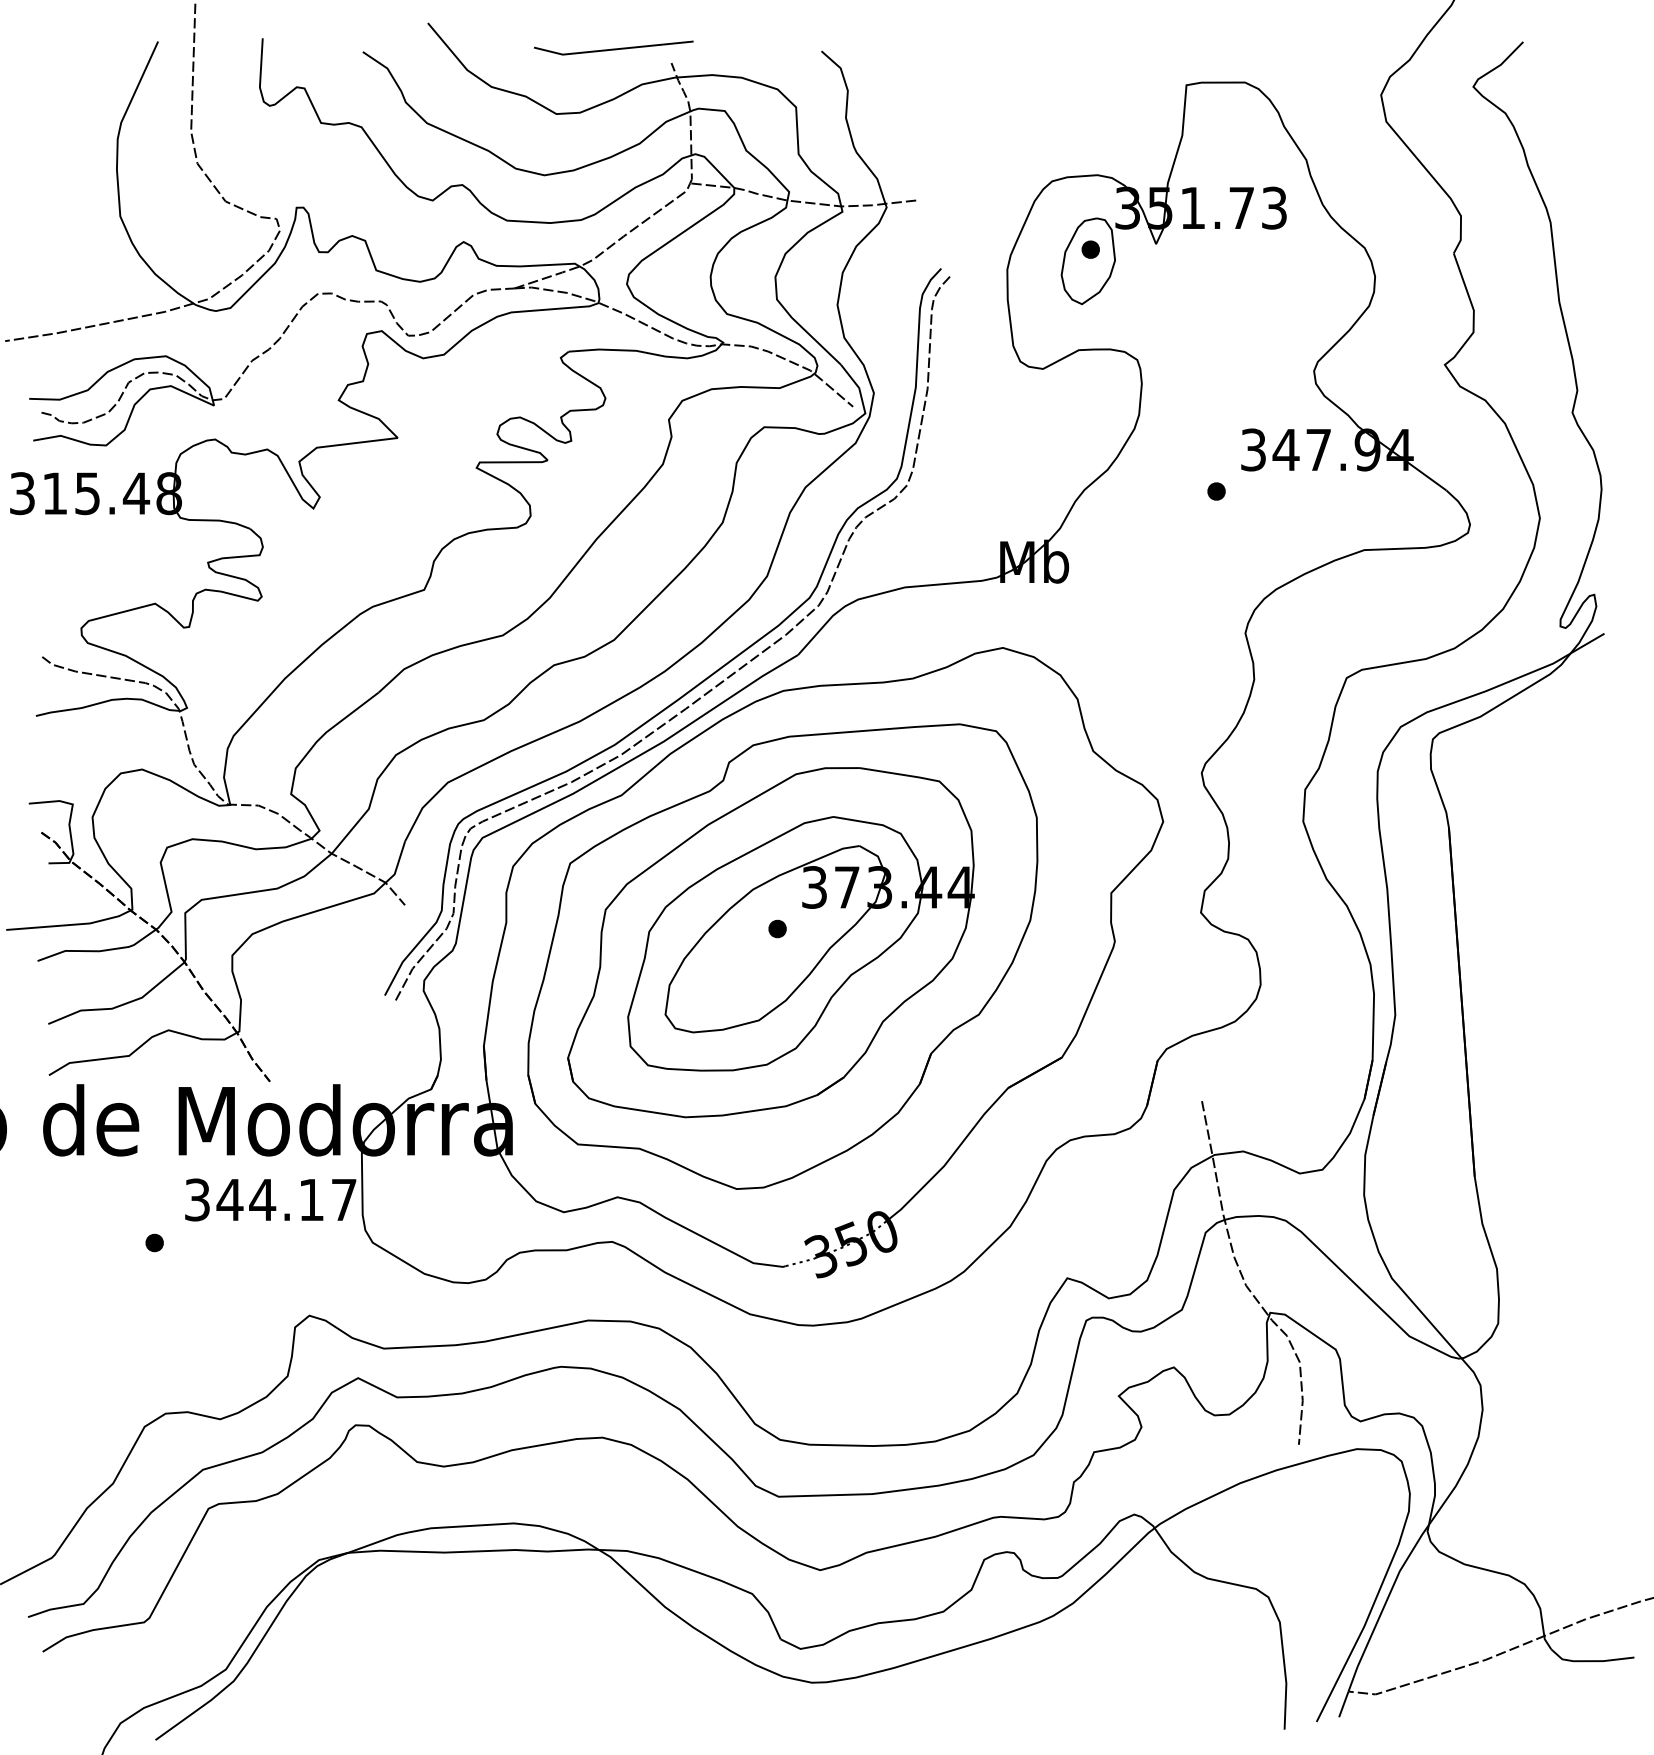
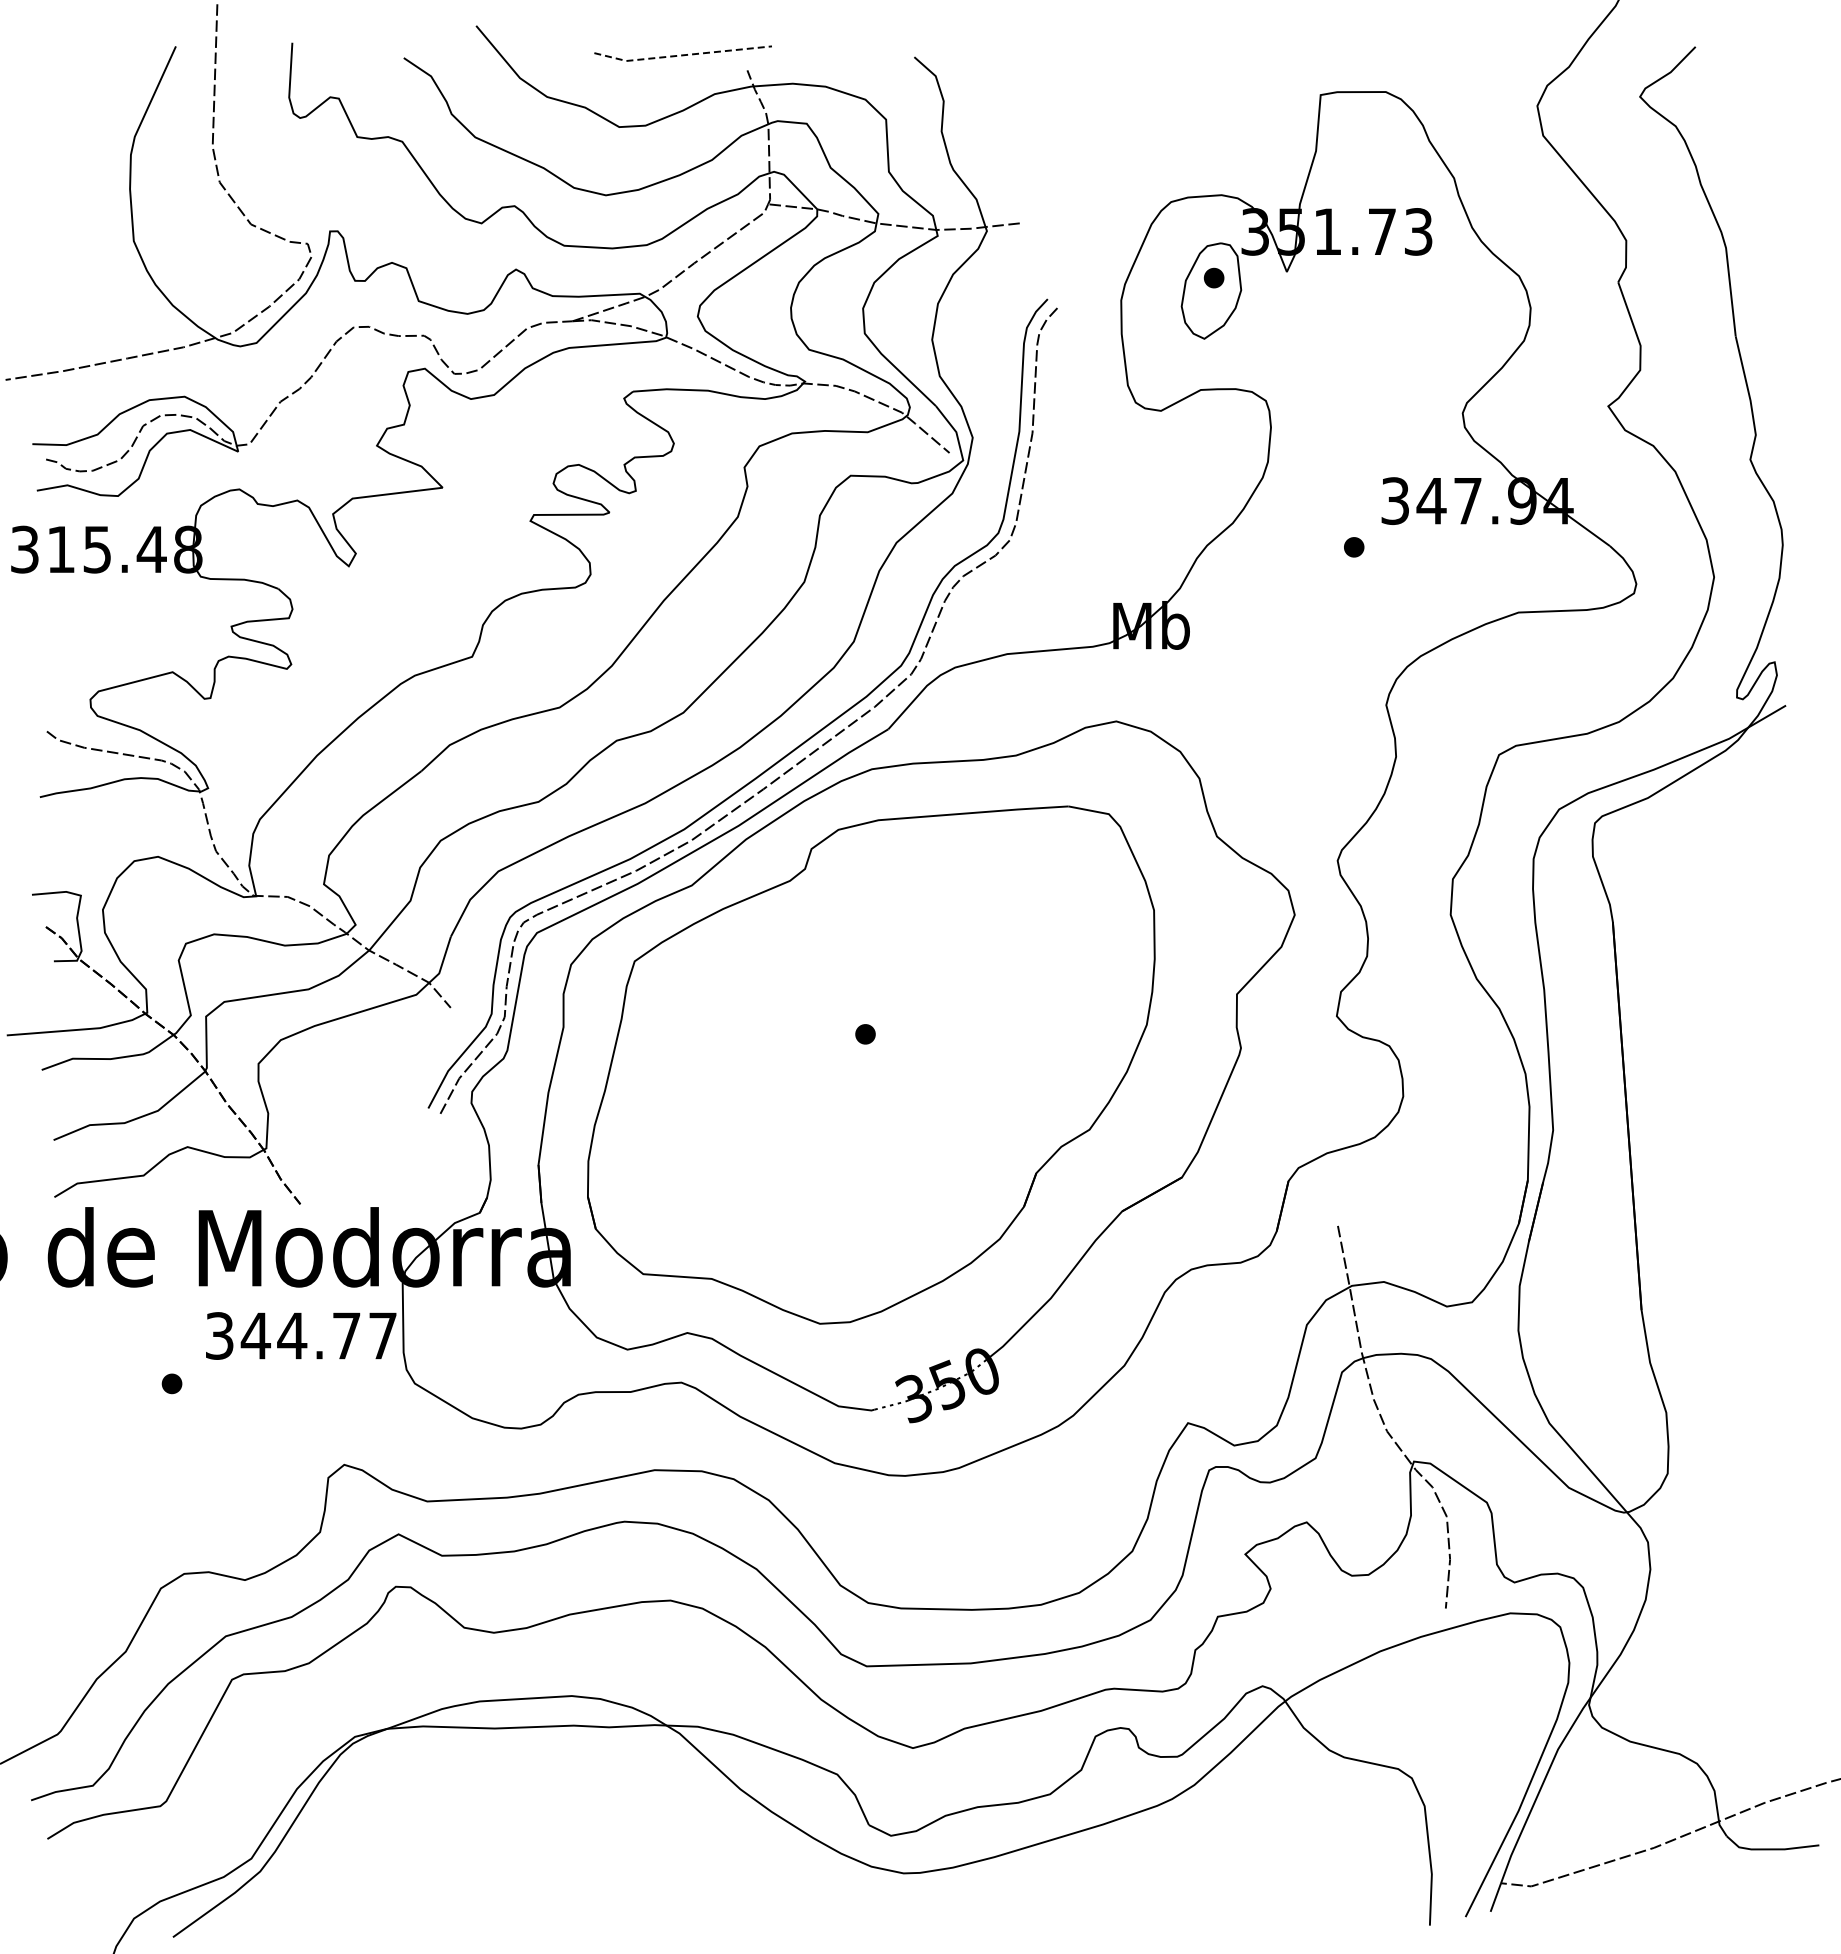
line: (612, 49) -> (681, 55), solid -> dashed
part: (770, 942) -> (857, 1049), removed
text: (311, 1199) -> (346, 1335), 344.17 -> 344.77

